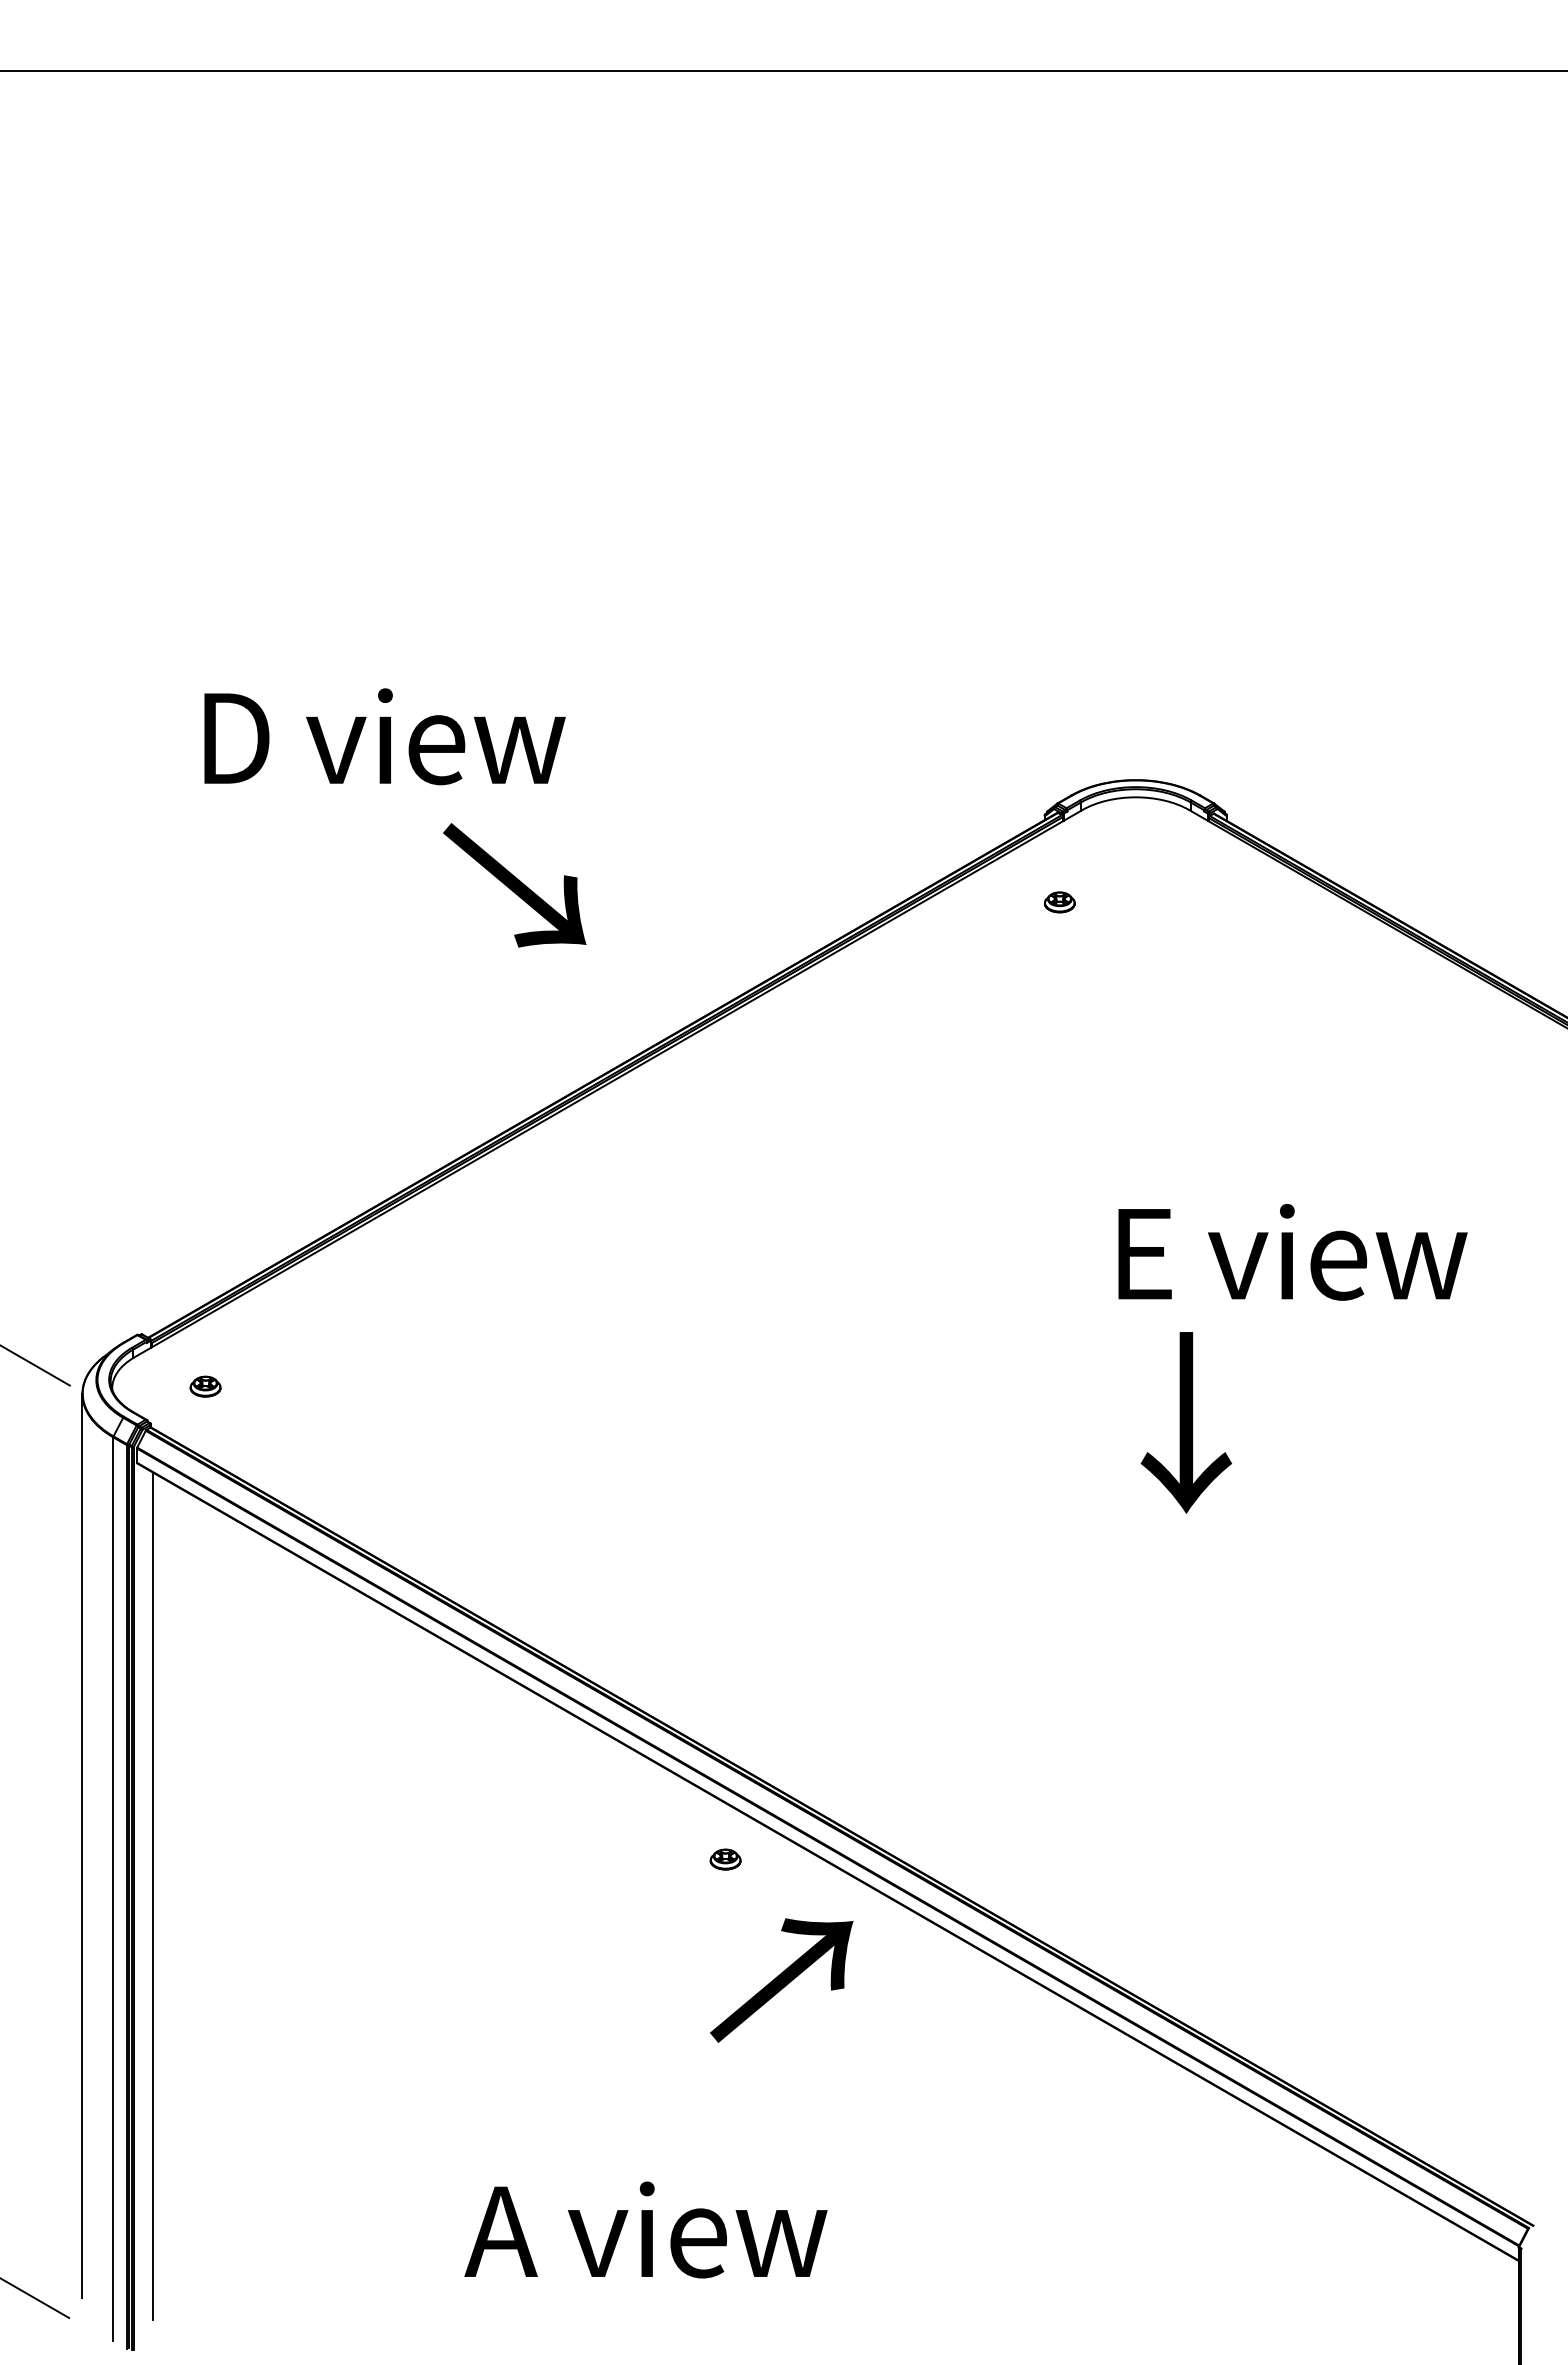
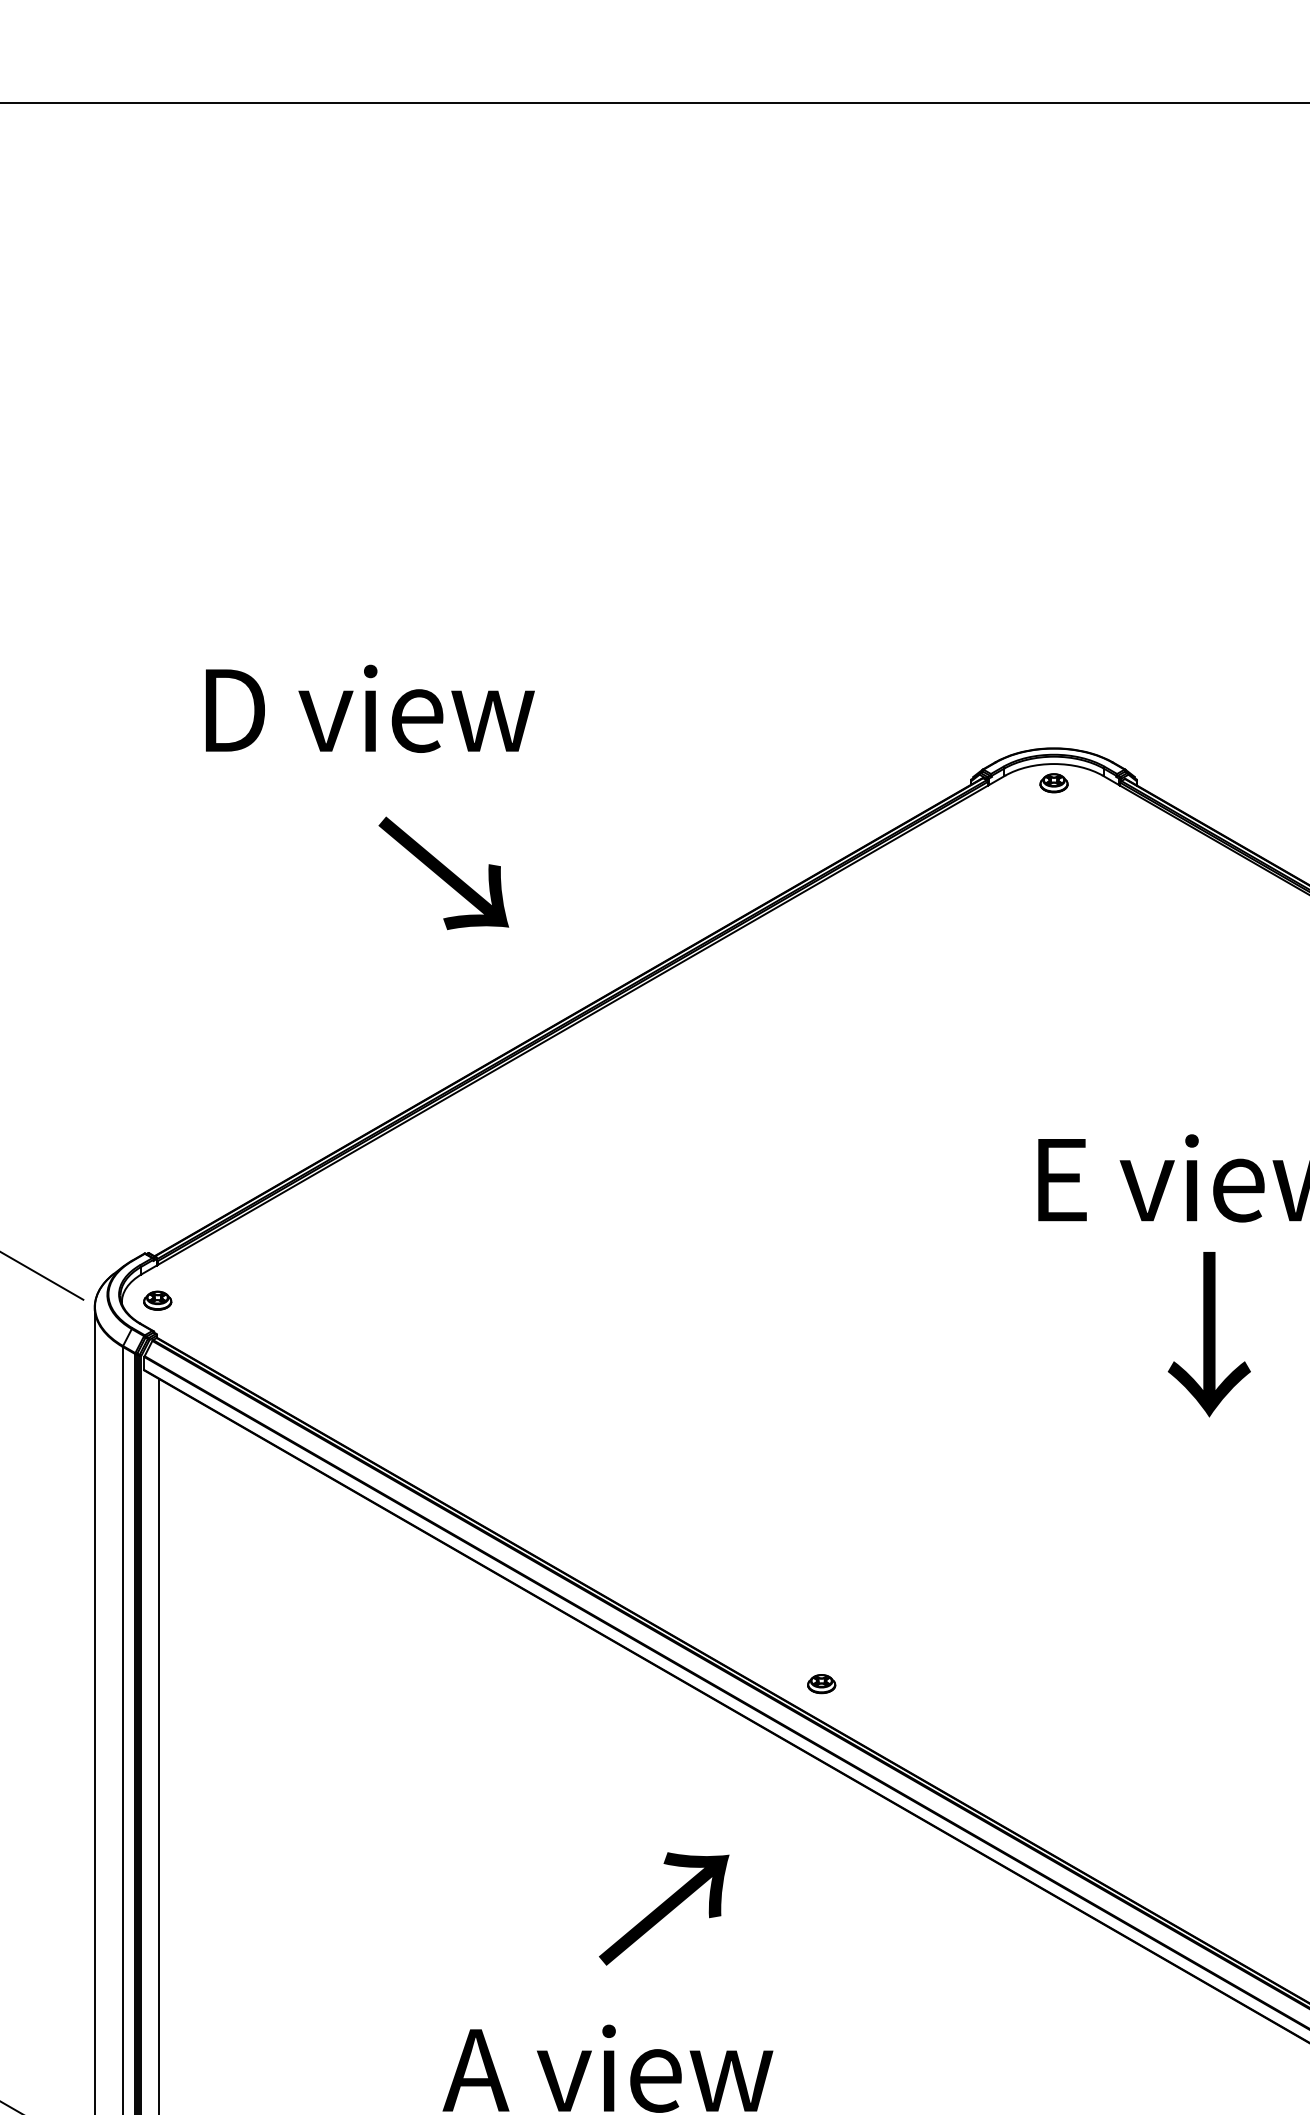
text: (514, 885) -> (443, 873), moved
part: (1059, 902) -> (1053, 783), moved
part: (205, 1386) -> (157, 1300), moved
text: (1186, 1422) -> (1209, 1334), moved
part: (725, 1859) -> (821, 1683), moved
text: (781, 1980) -> (663, 1908), moved

